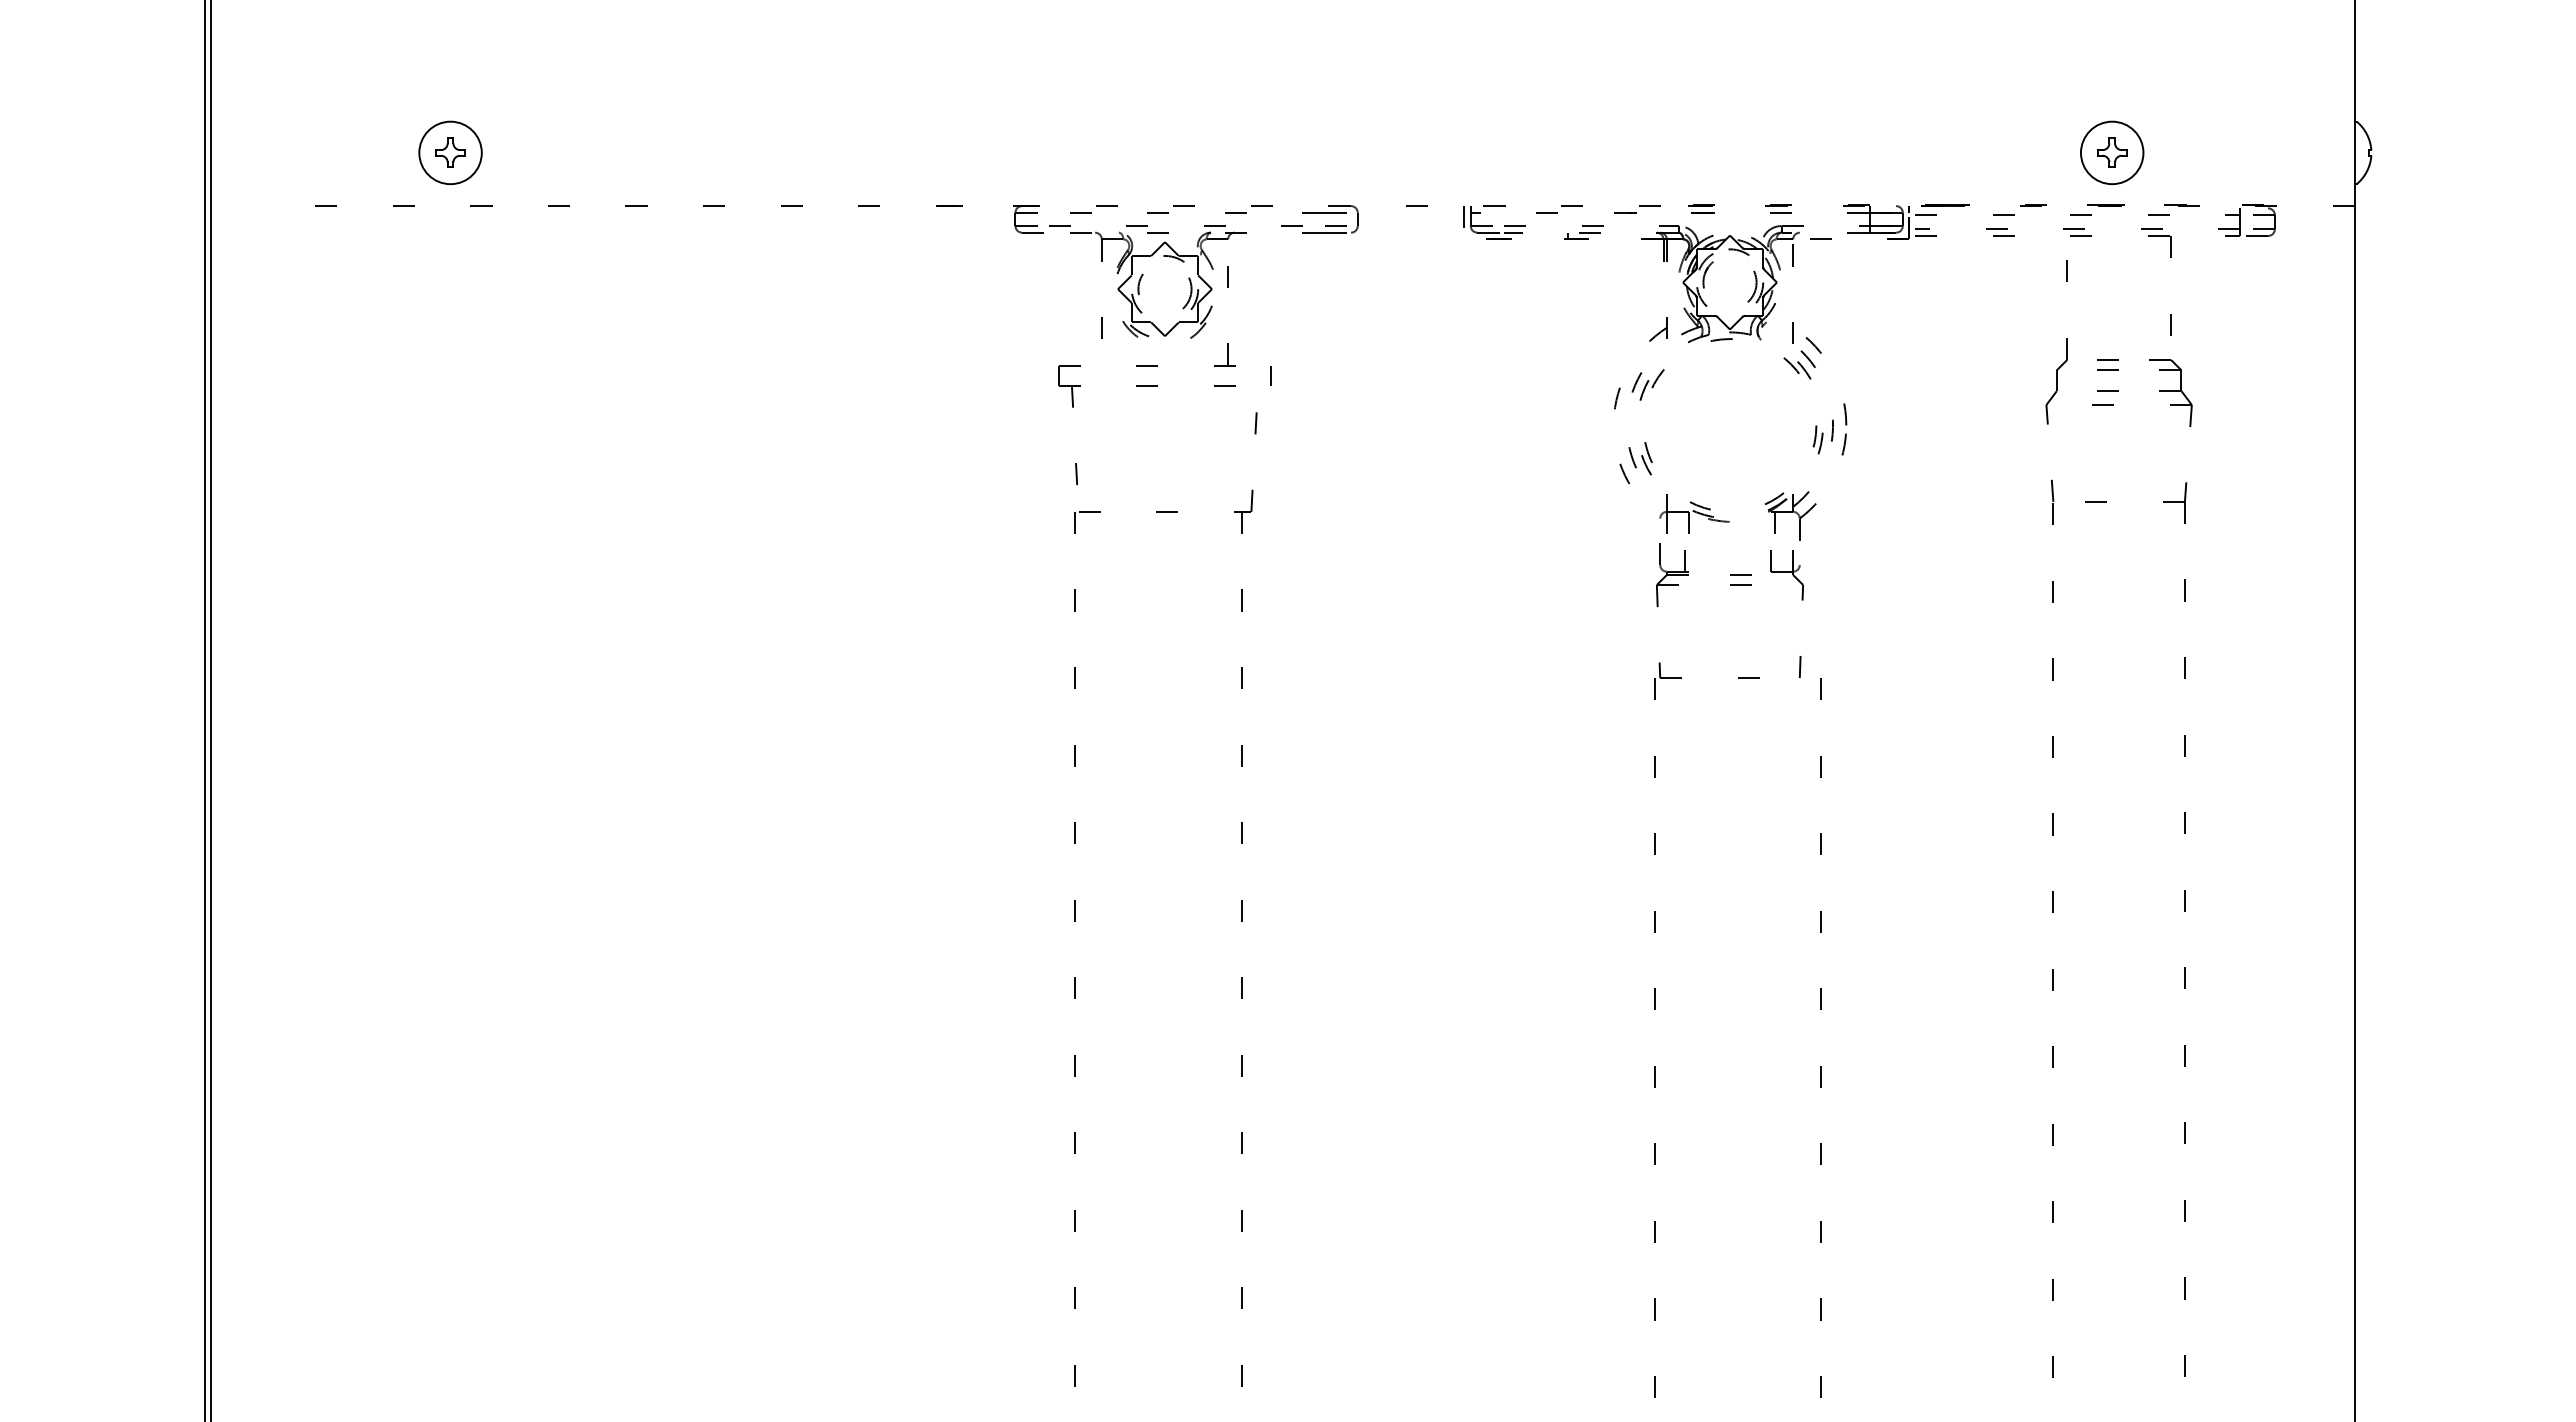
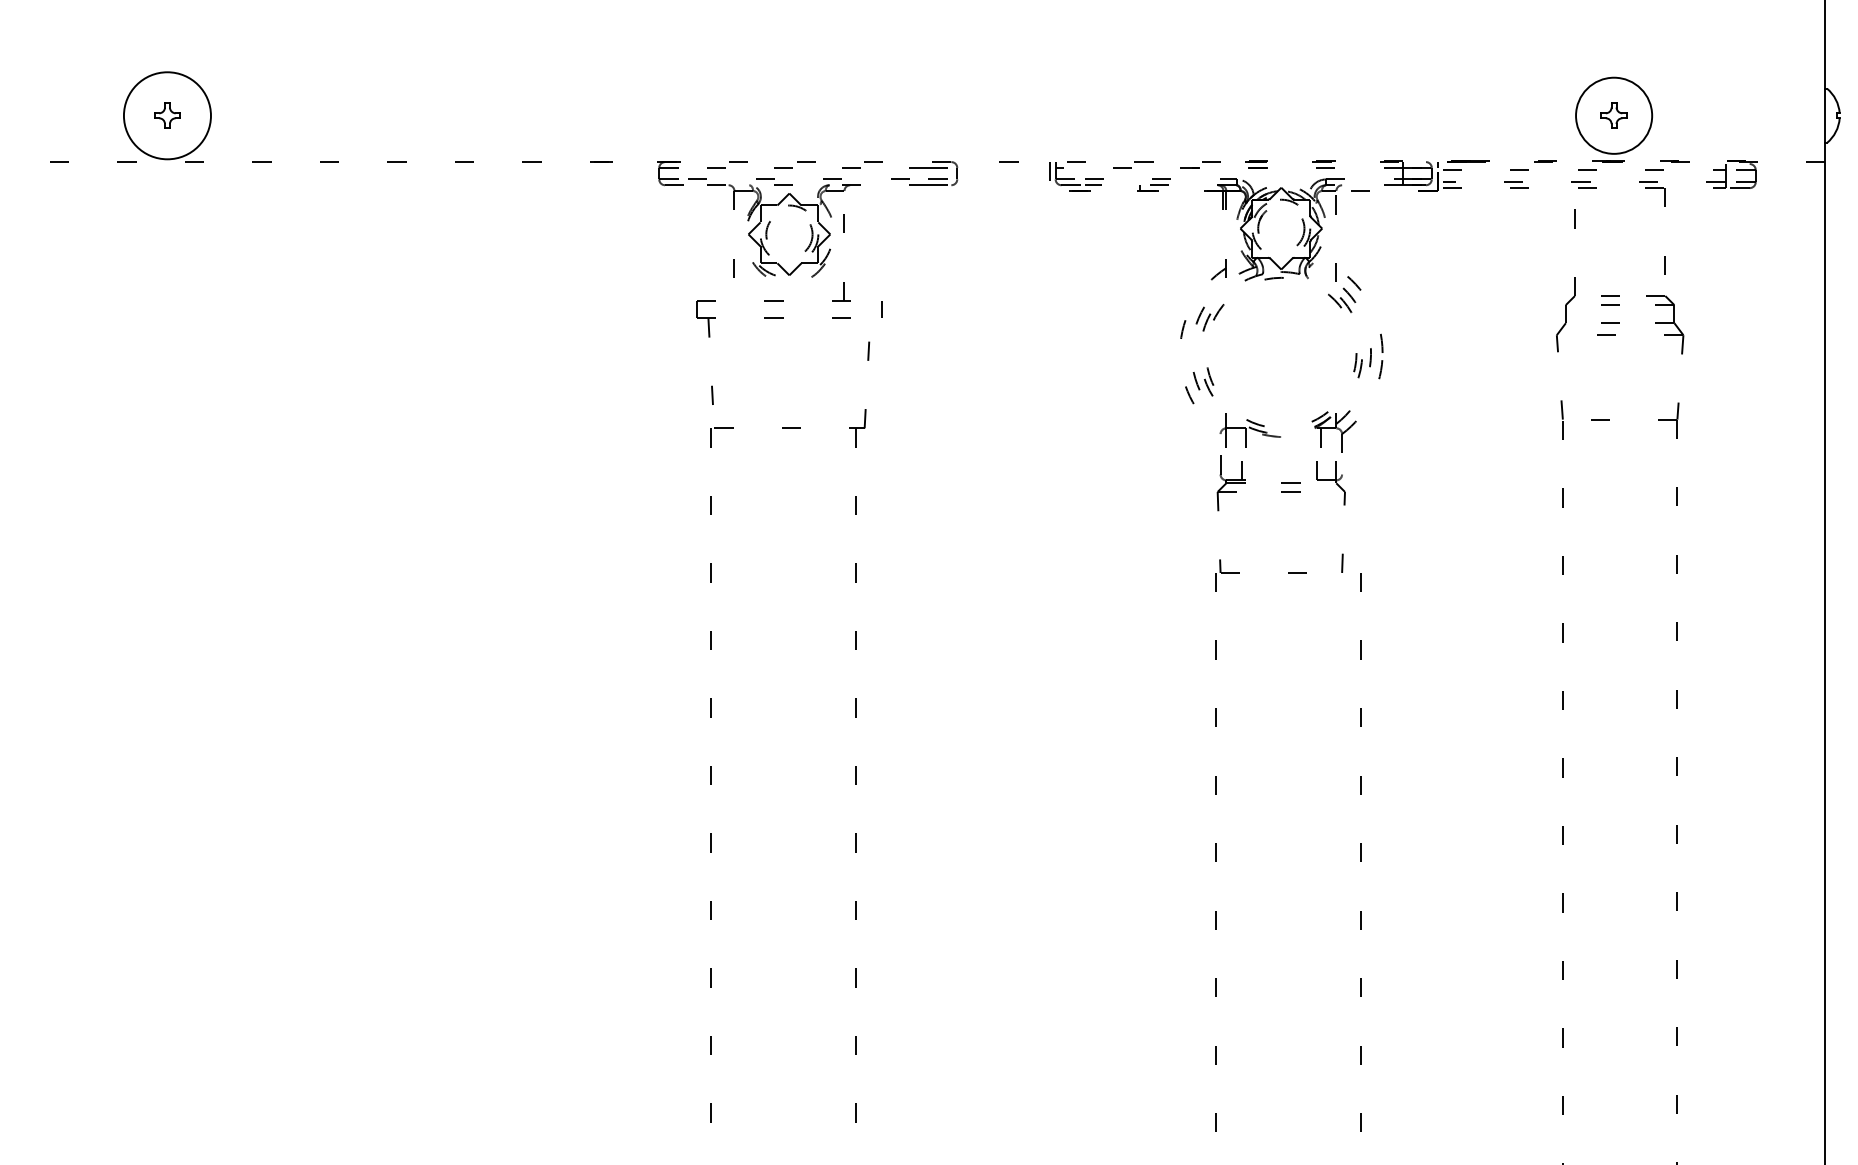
circle: (450, 152) -> (167, 115), size x1.6
circle: (2111, 152) -> (1613, 115), size x1.4

